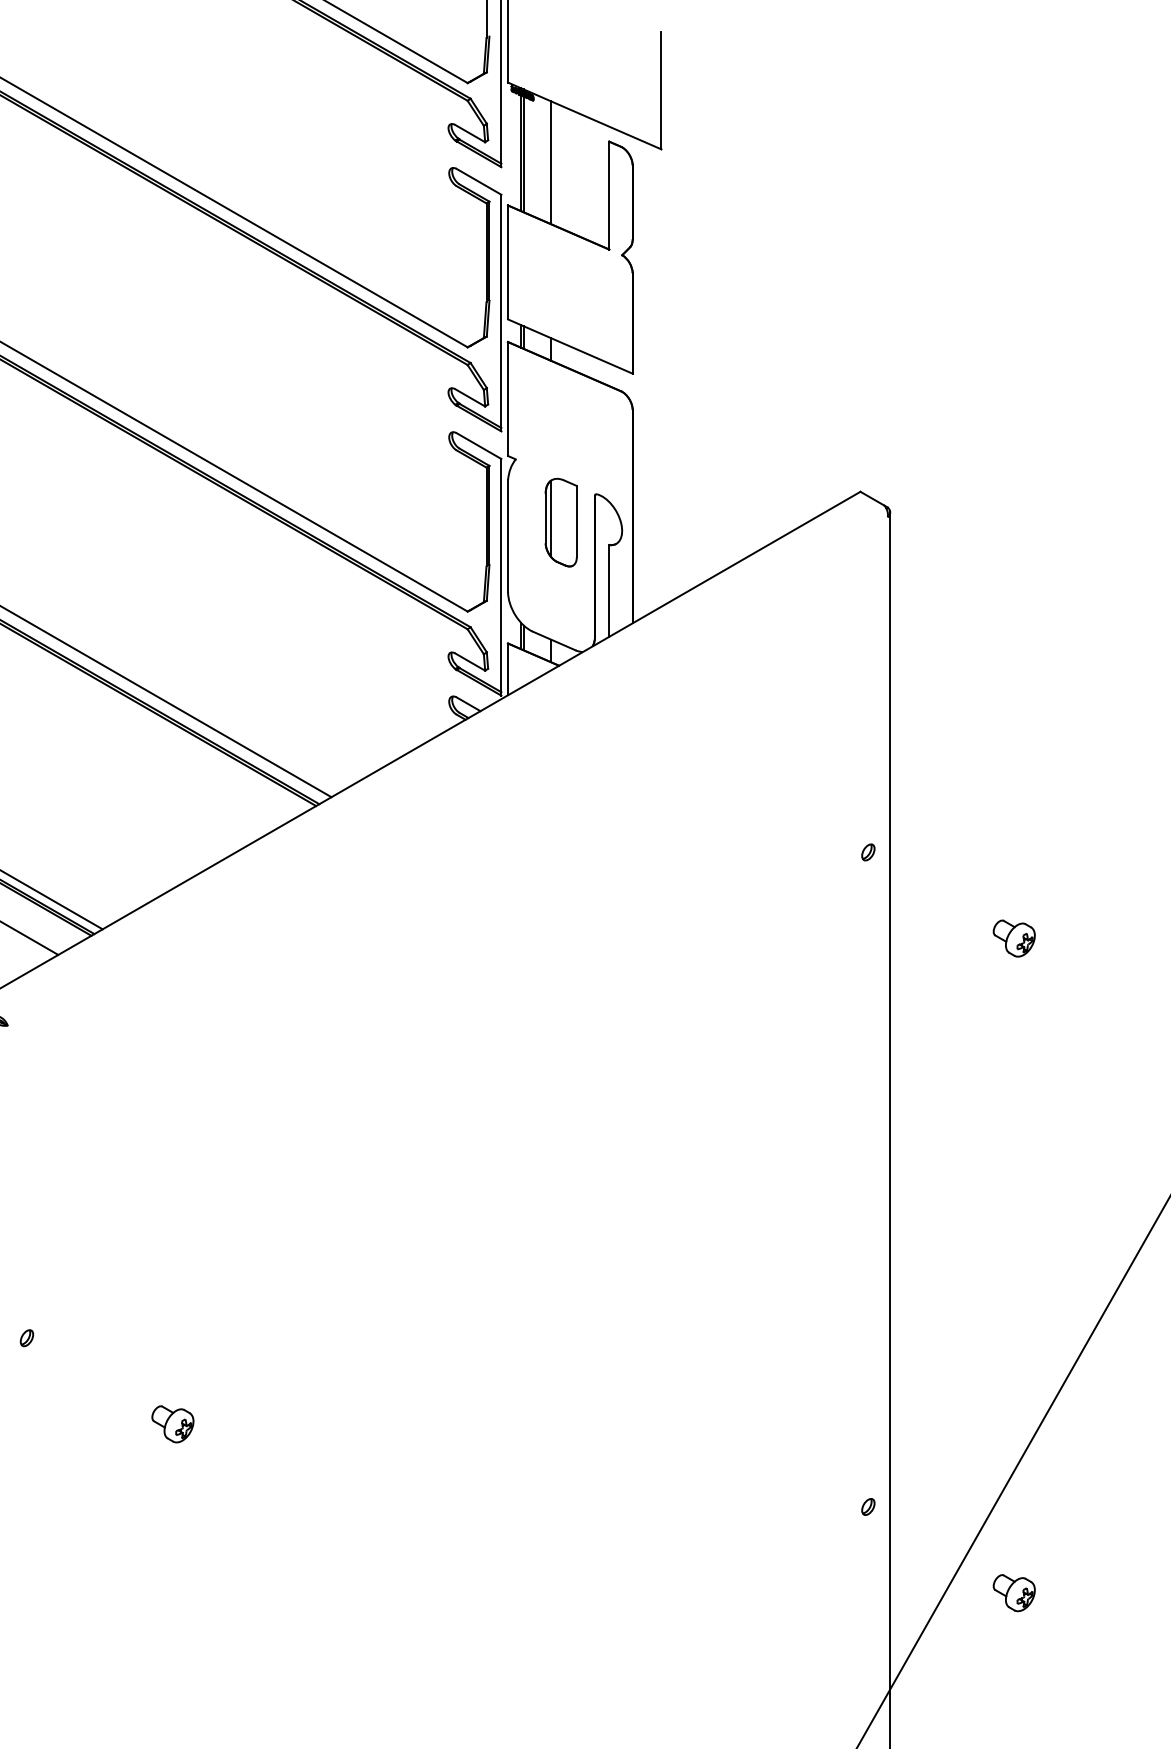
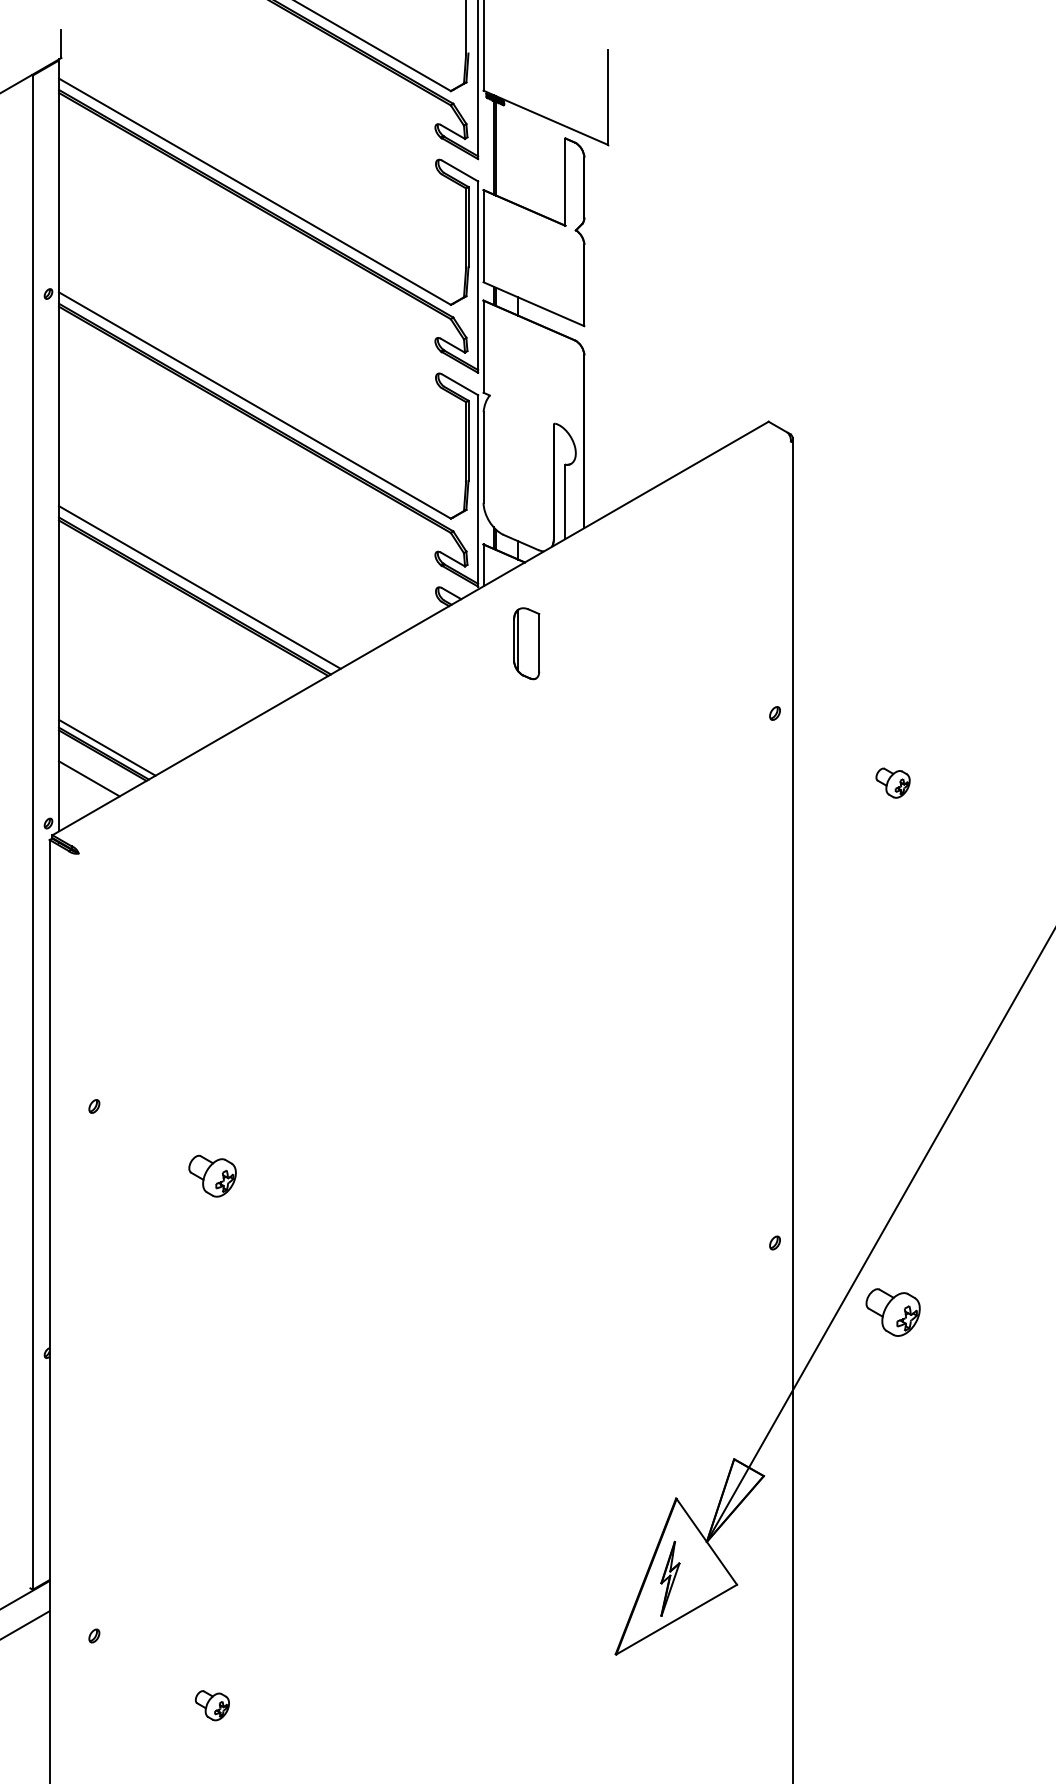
line: (551, 162) -> (518, 155), removed
part: (561, 522) -> (526, 643), moved
part: (171, 1423) -> (211, 1175), size x1.4
part: (1013, 1592) -> (892, 1312), size x1.6

